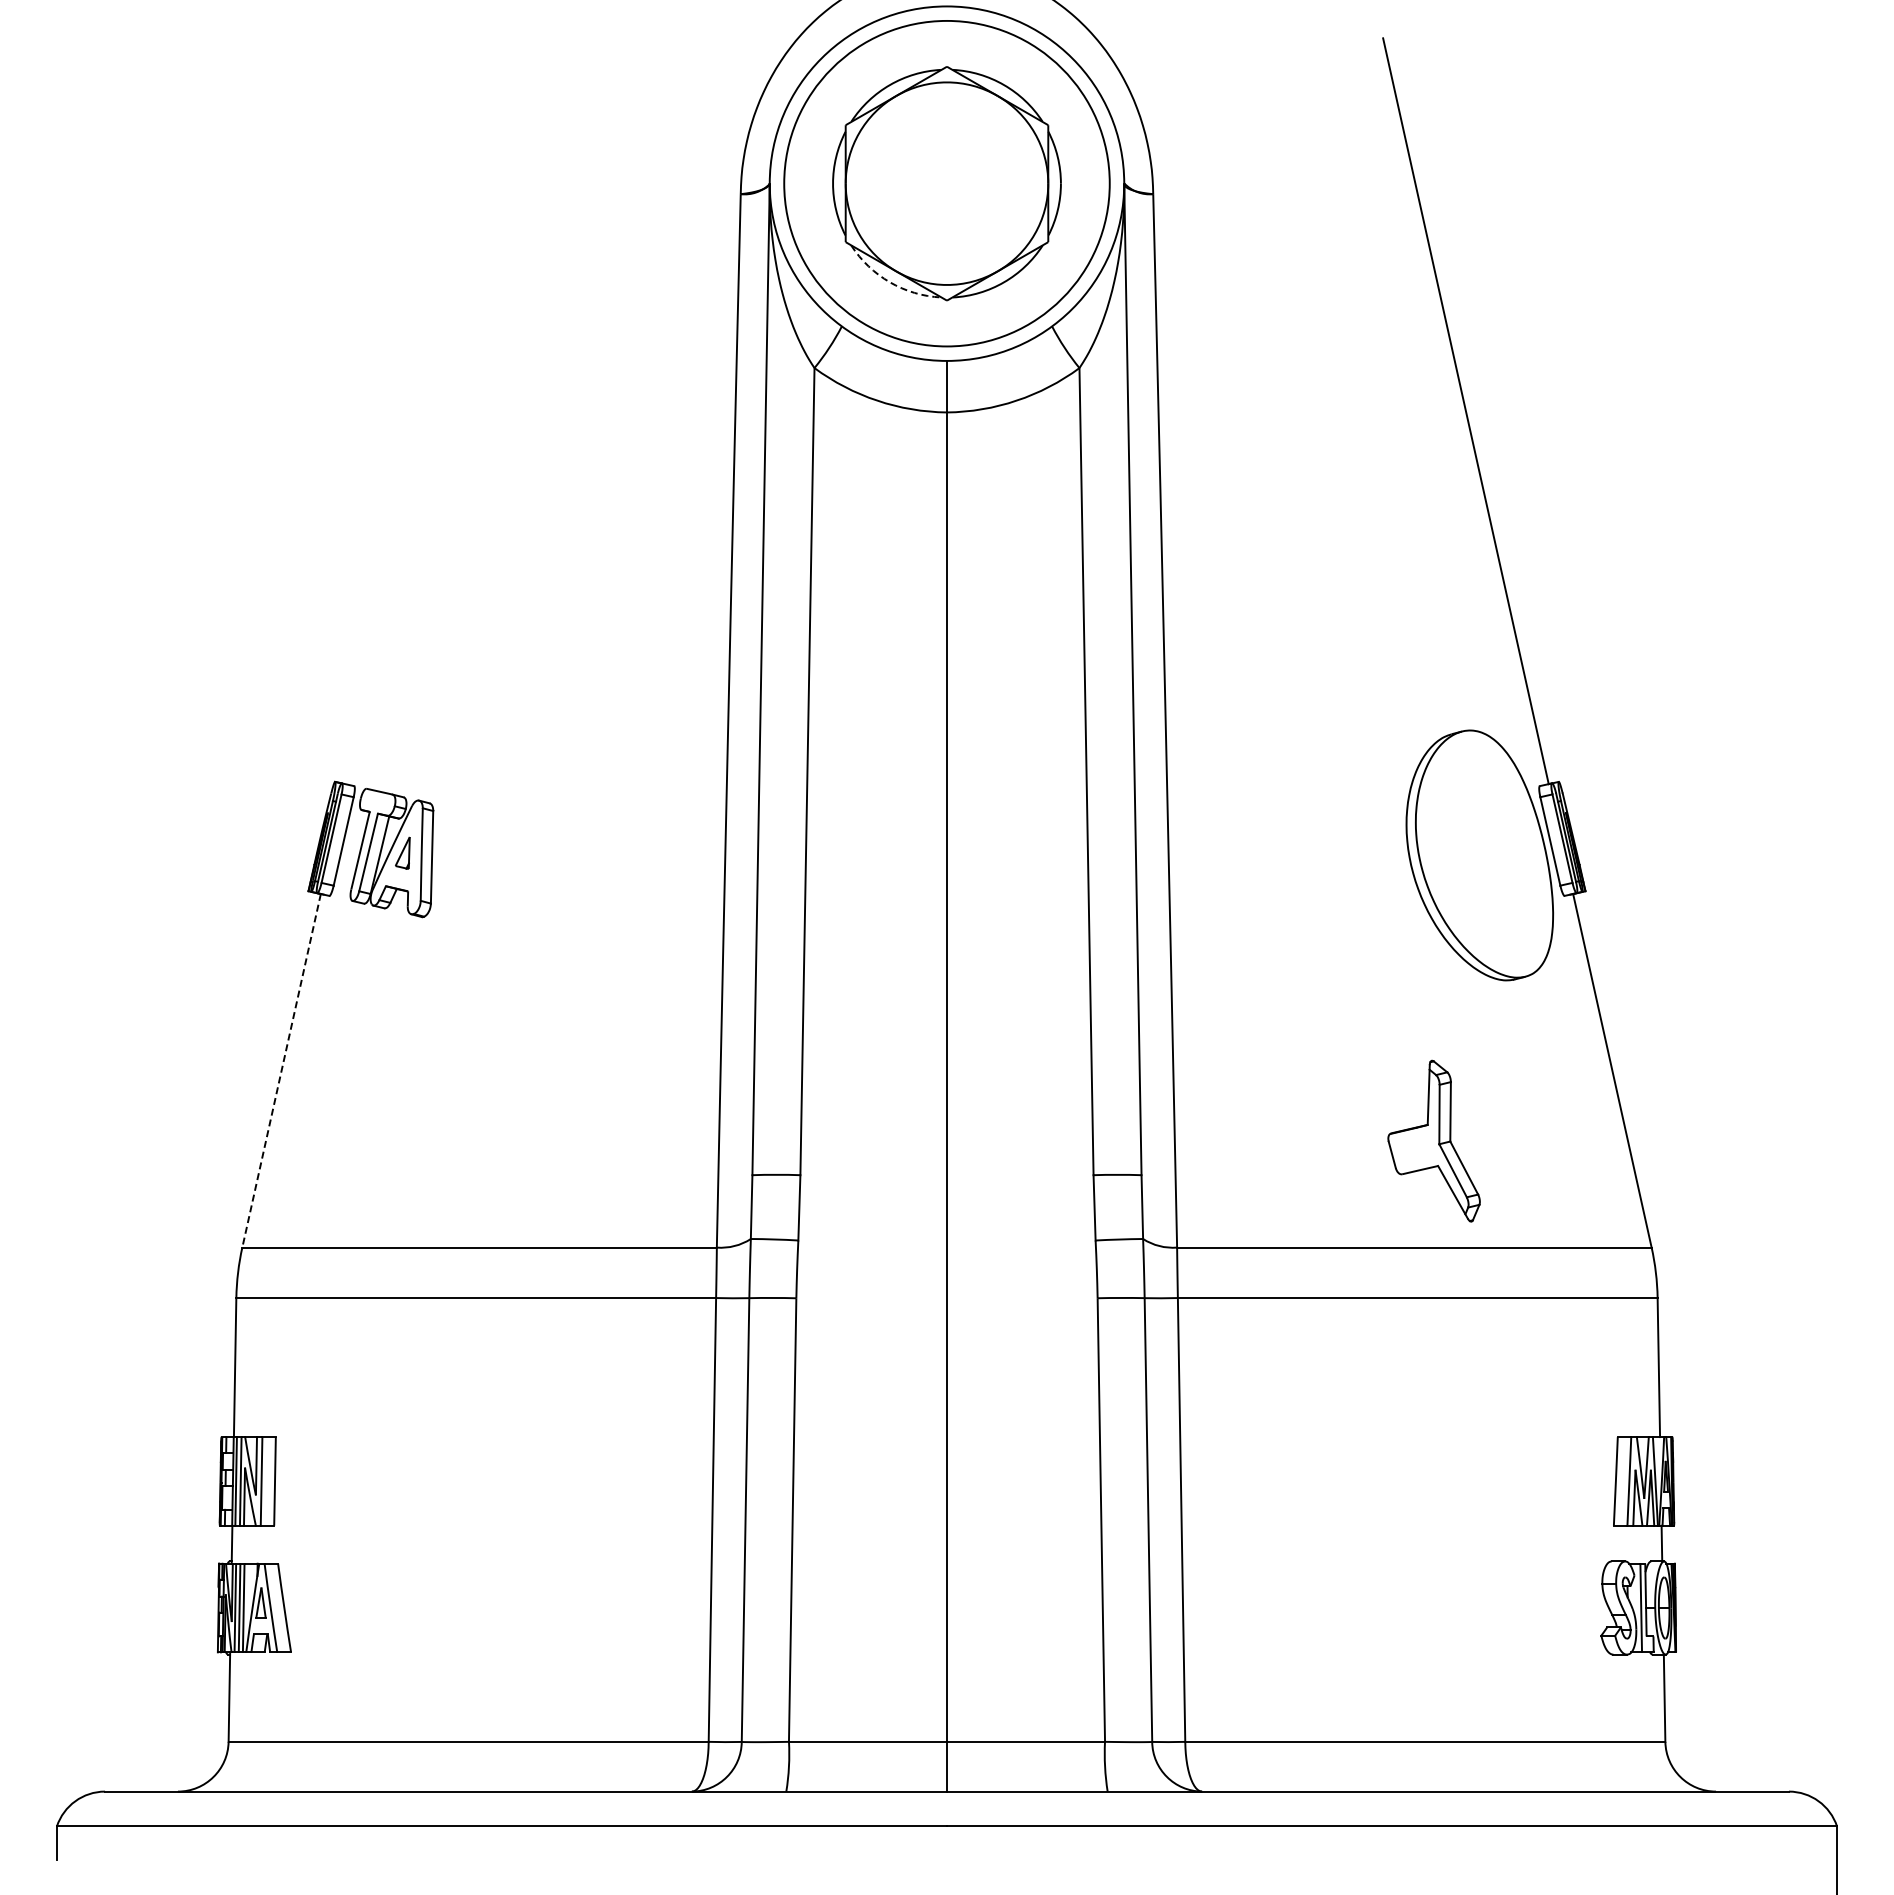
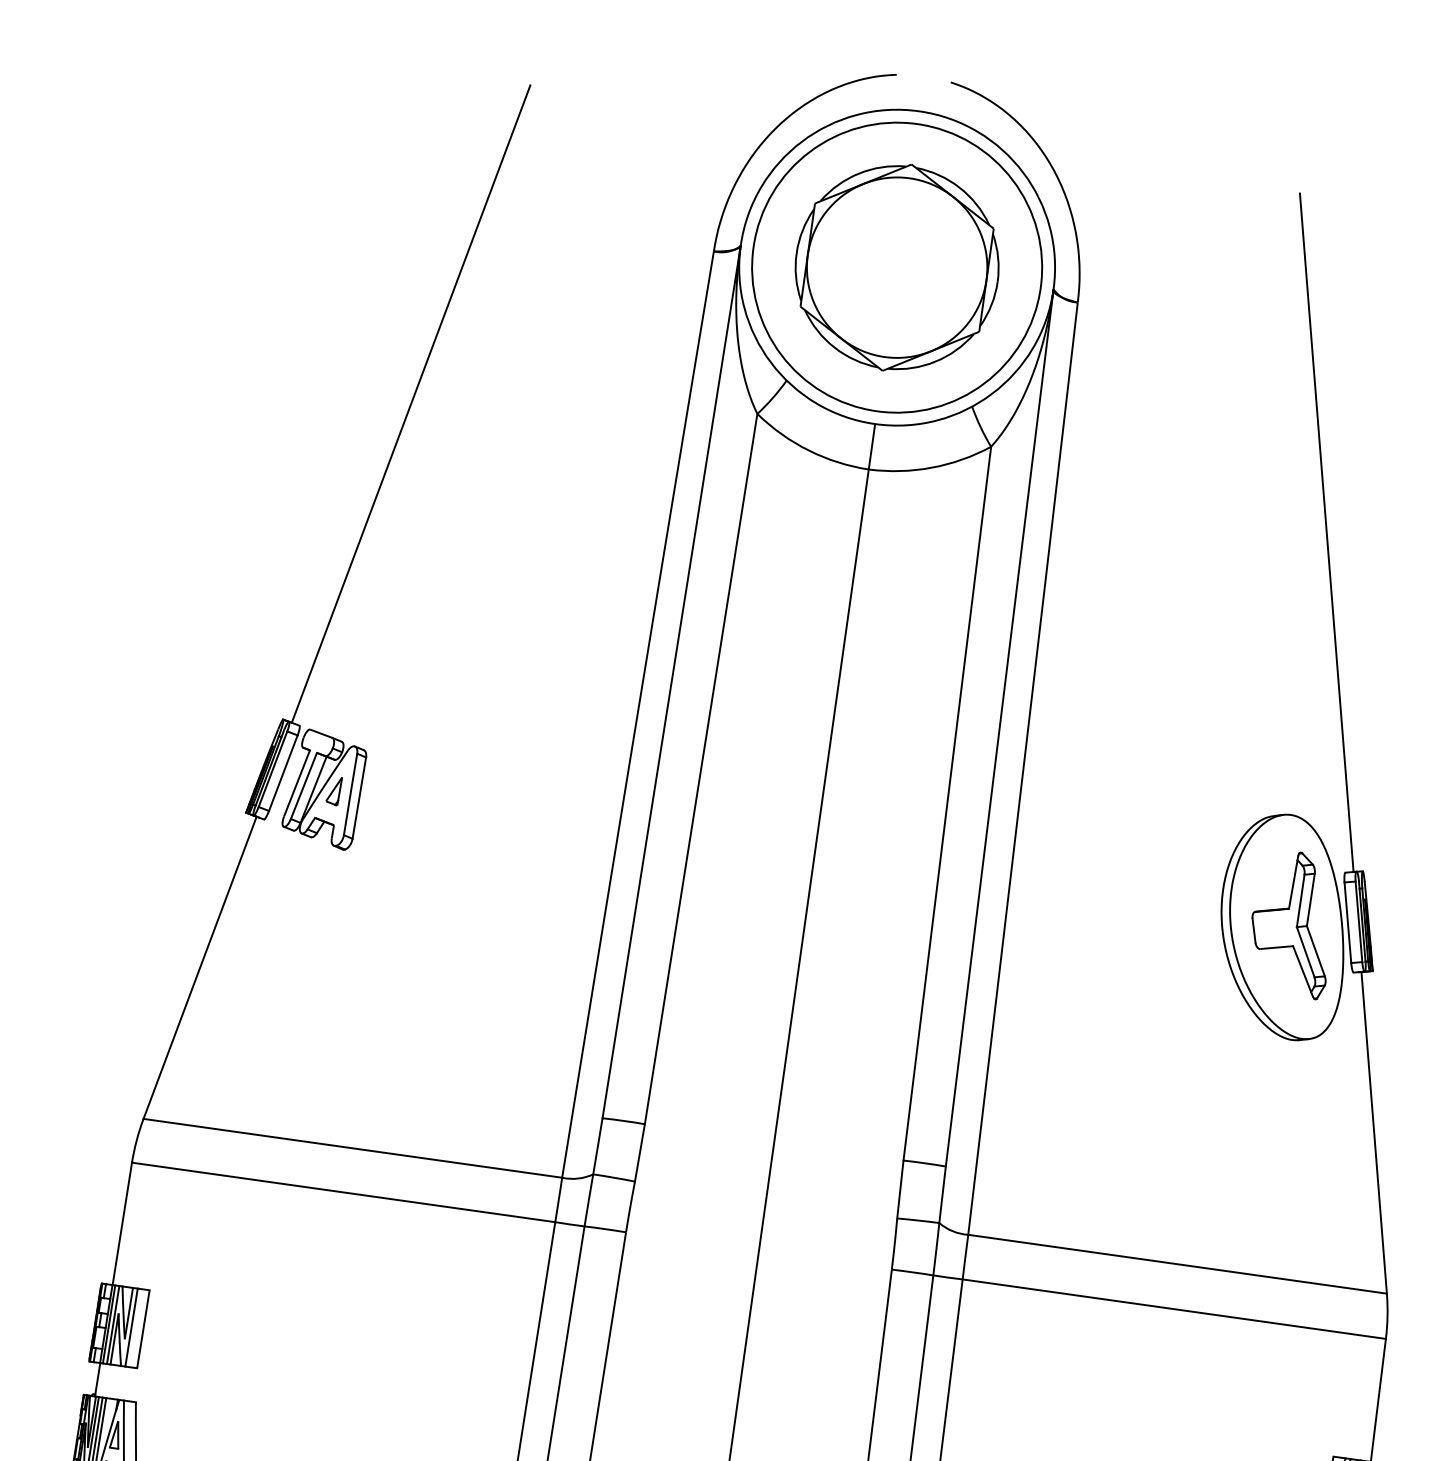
arc: (890, 282) -> (835, 347), dashed -> solid
line: (427, 411) -> (410, 404), added
line: (281, 1071) -> (199, 968), dashed -> solid
part: (1433, 1140) -> (1292, 923), moved

